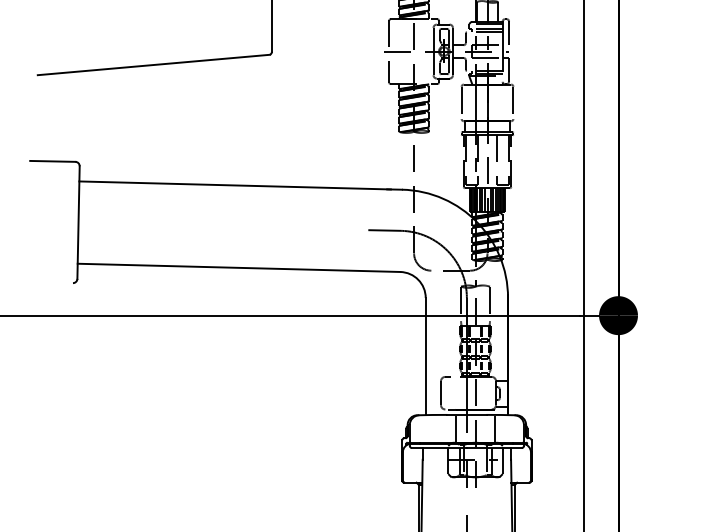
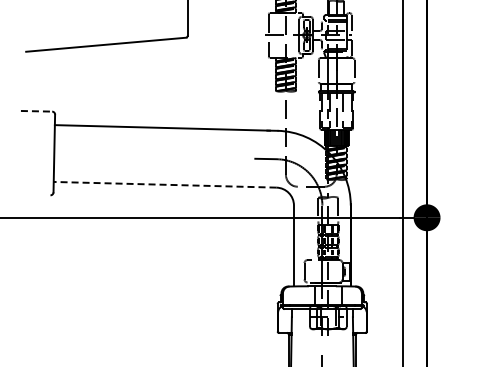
line: (52, 161) -> (36, 111), solid -> dashed
line: (238, 267) -> (164, 184), solid -> dashed

